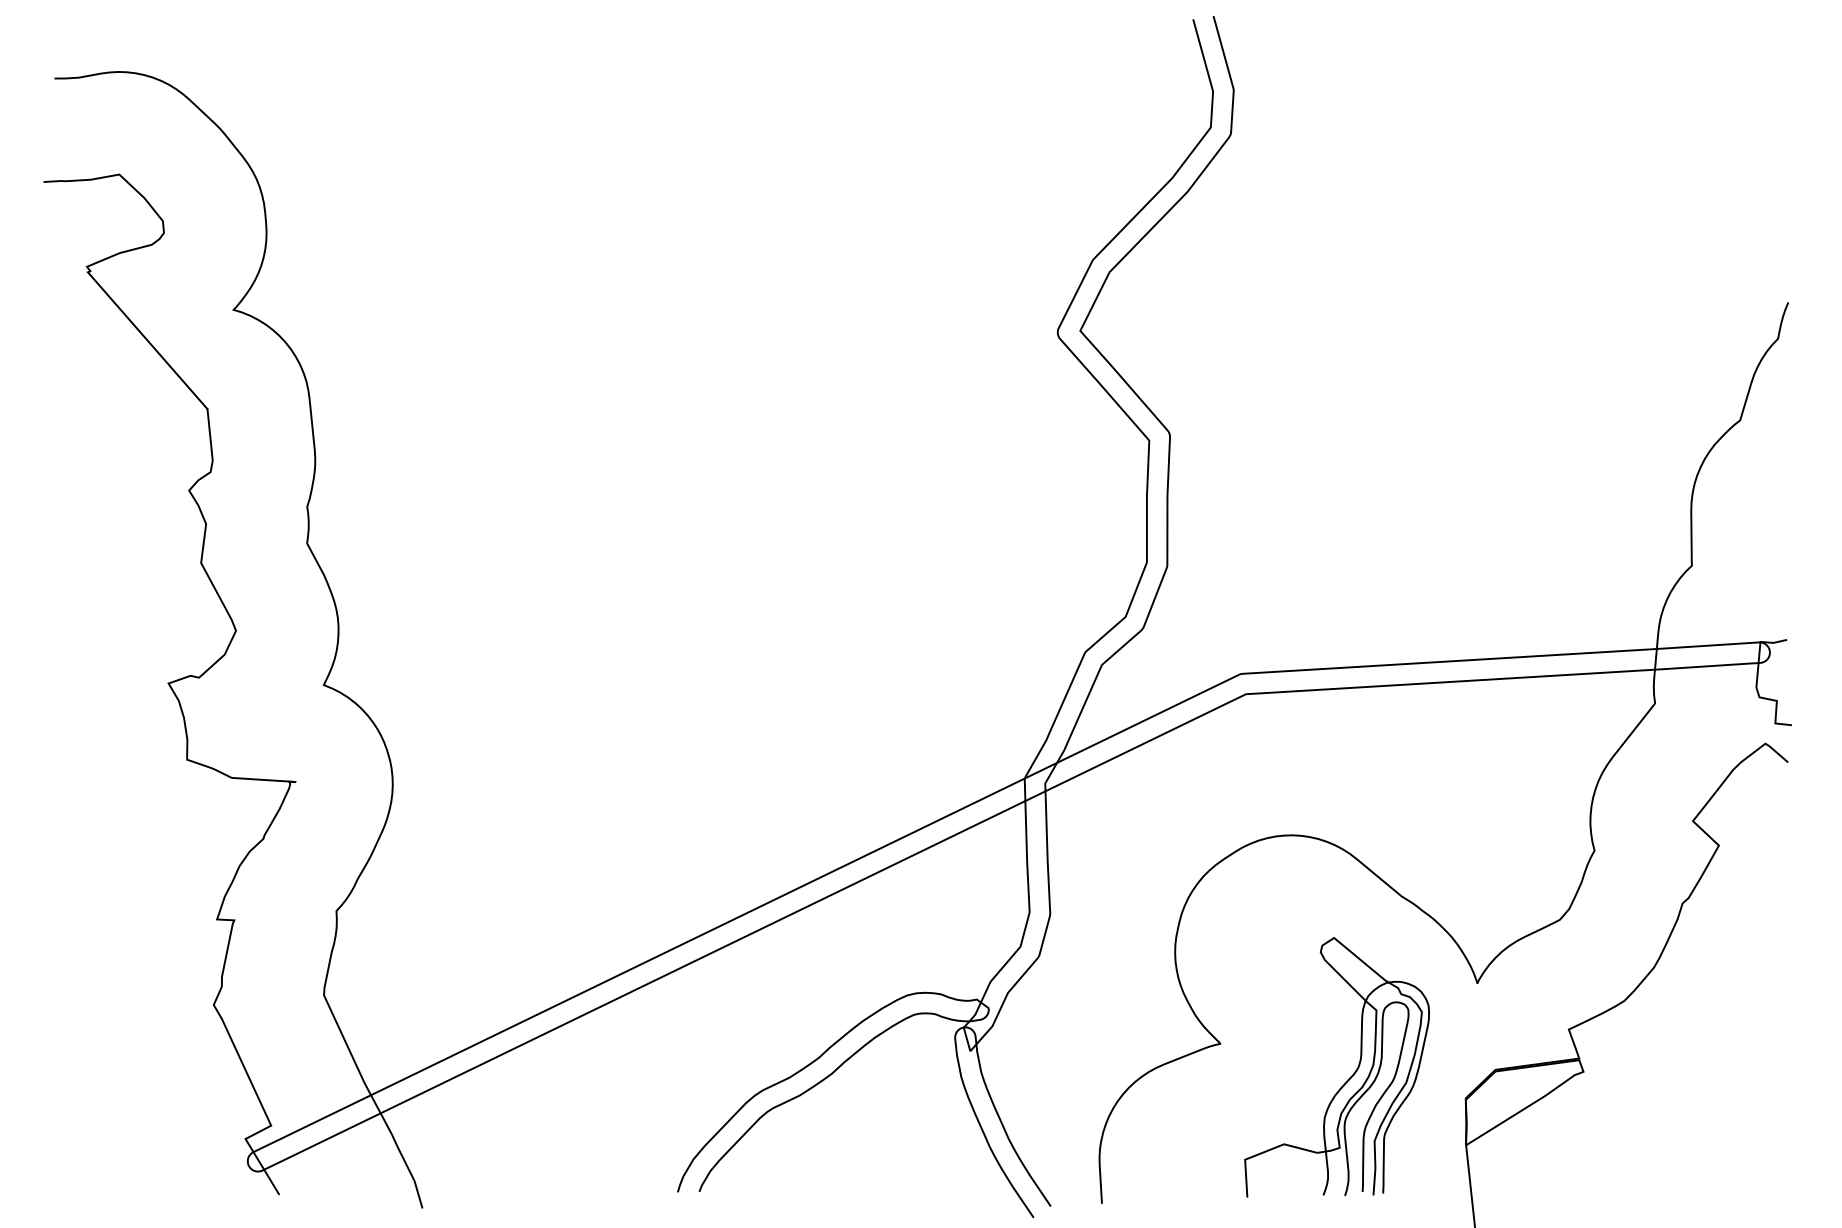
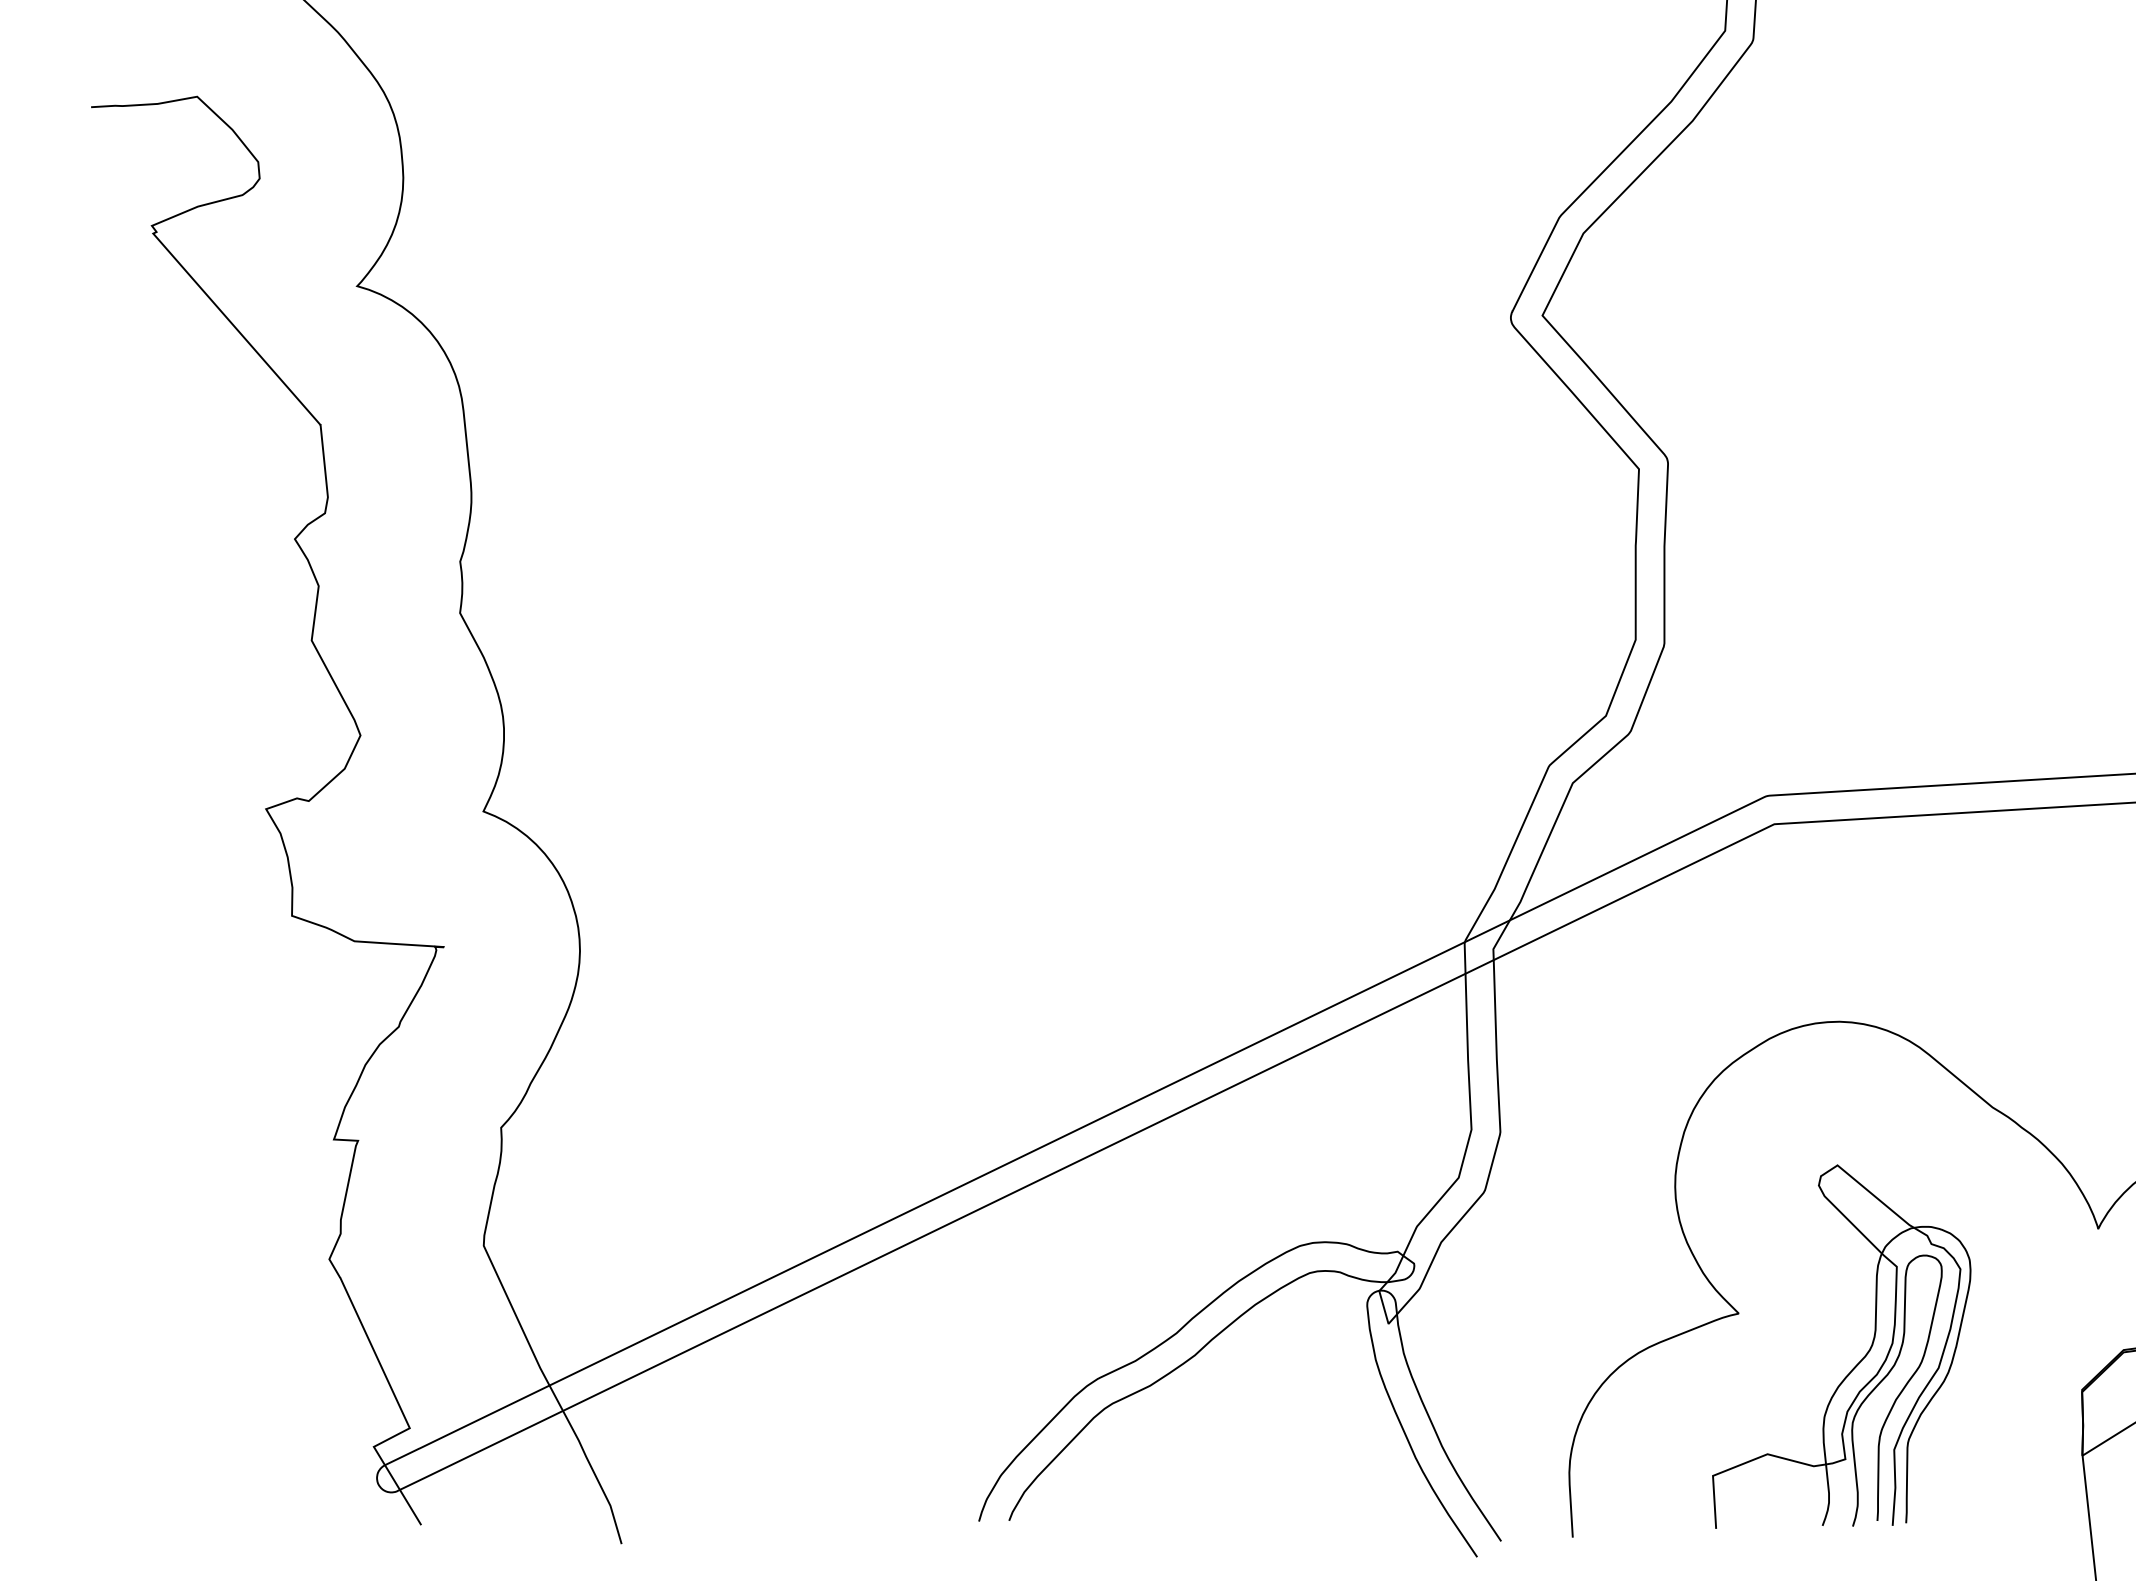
part: (1348, 1078) -> (1857, 1362), moved

